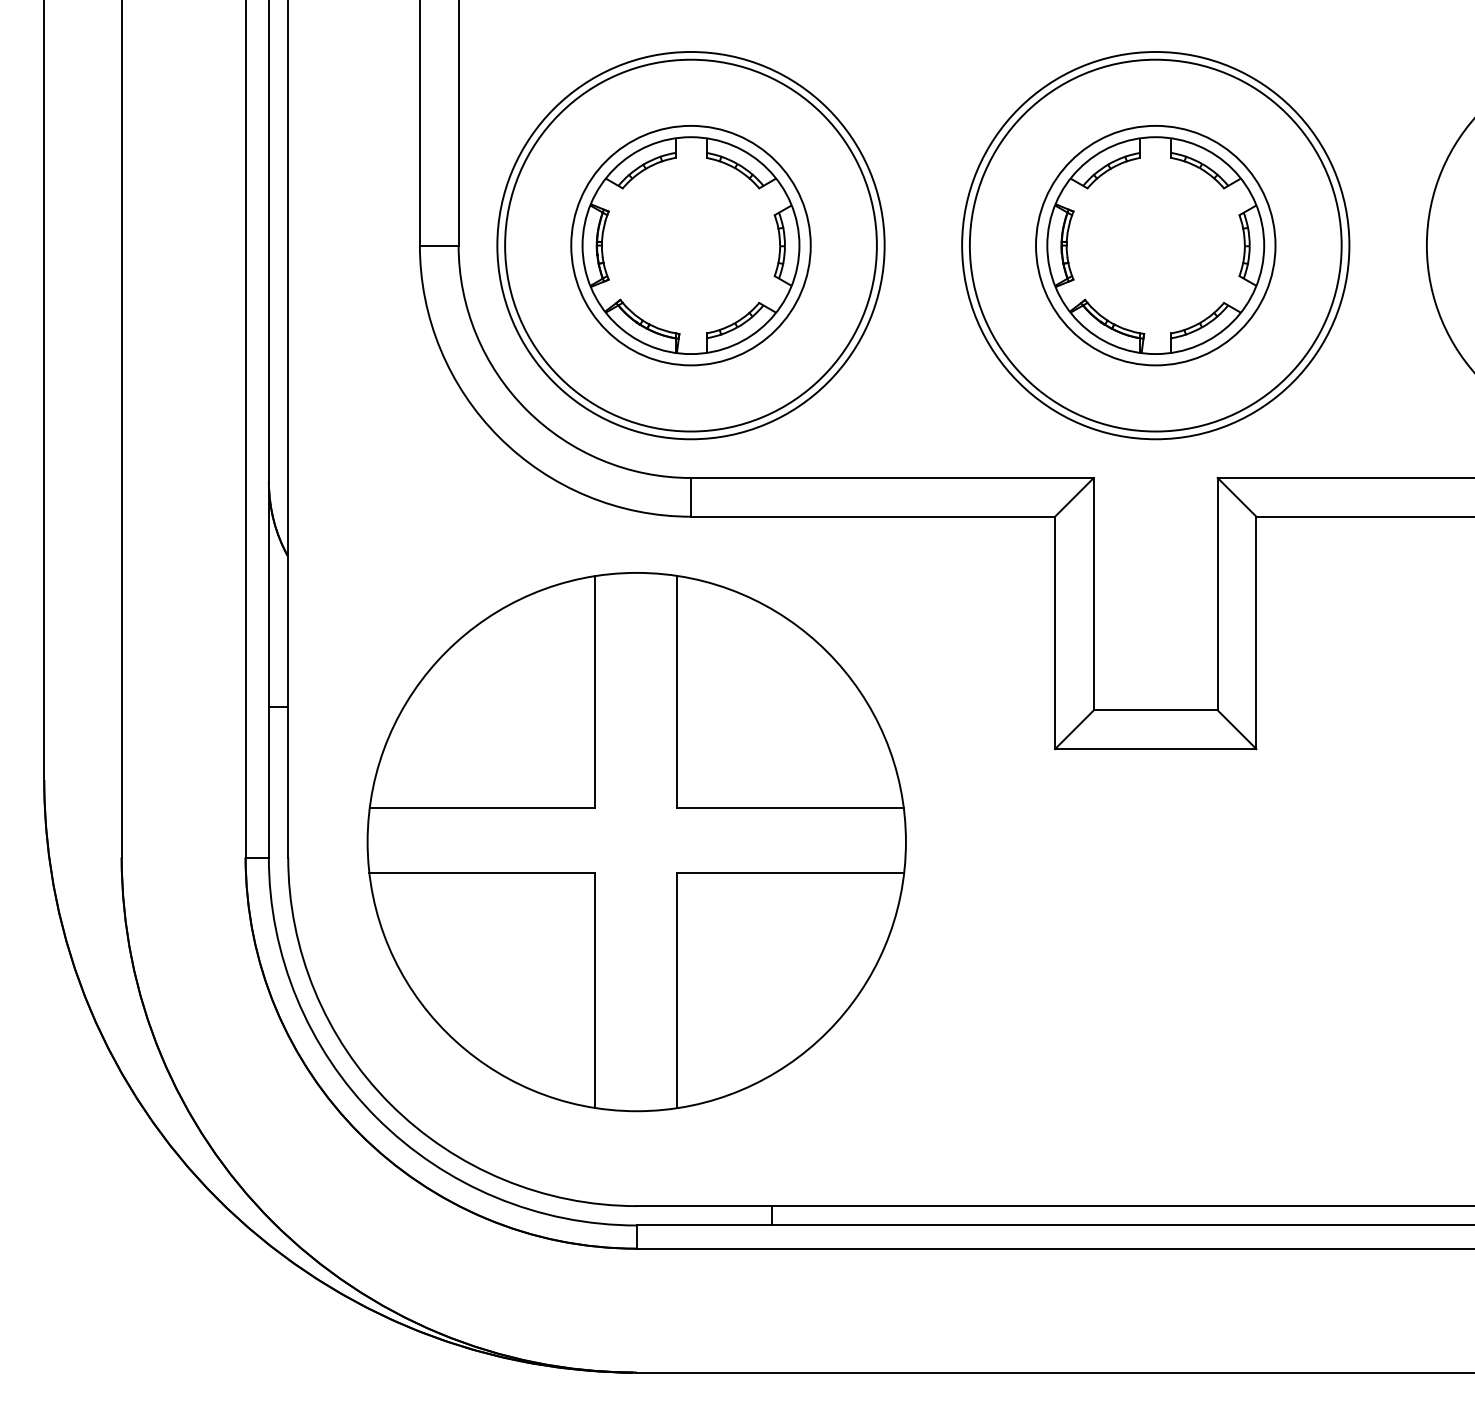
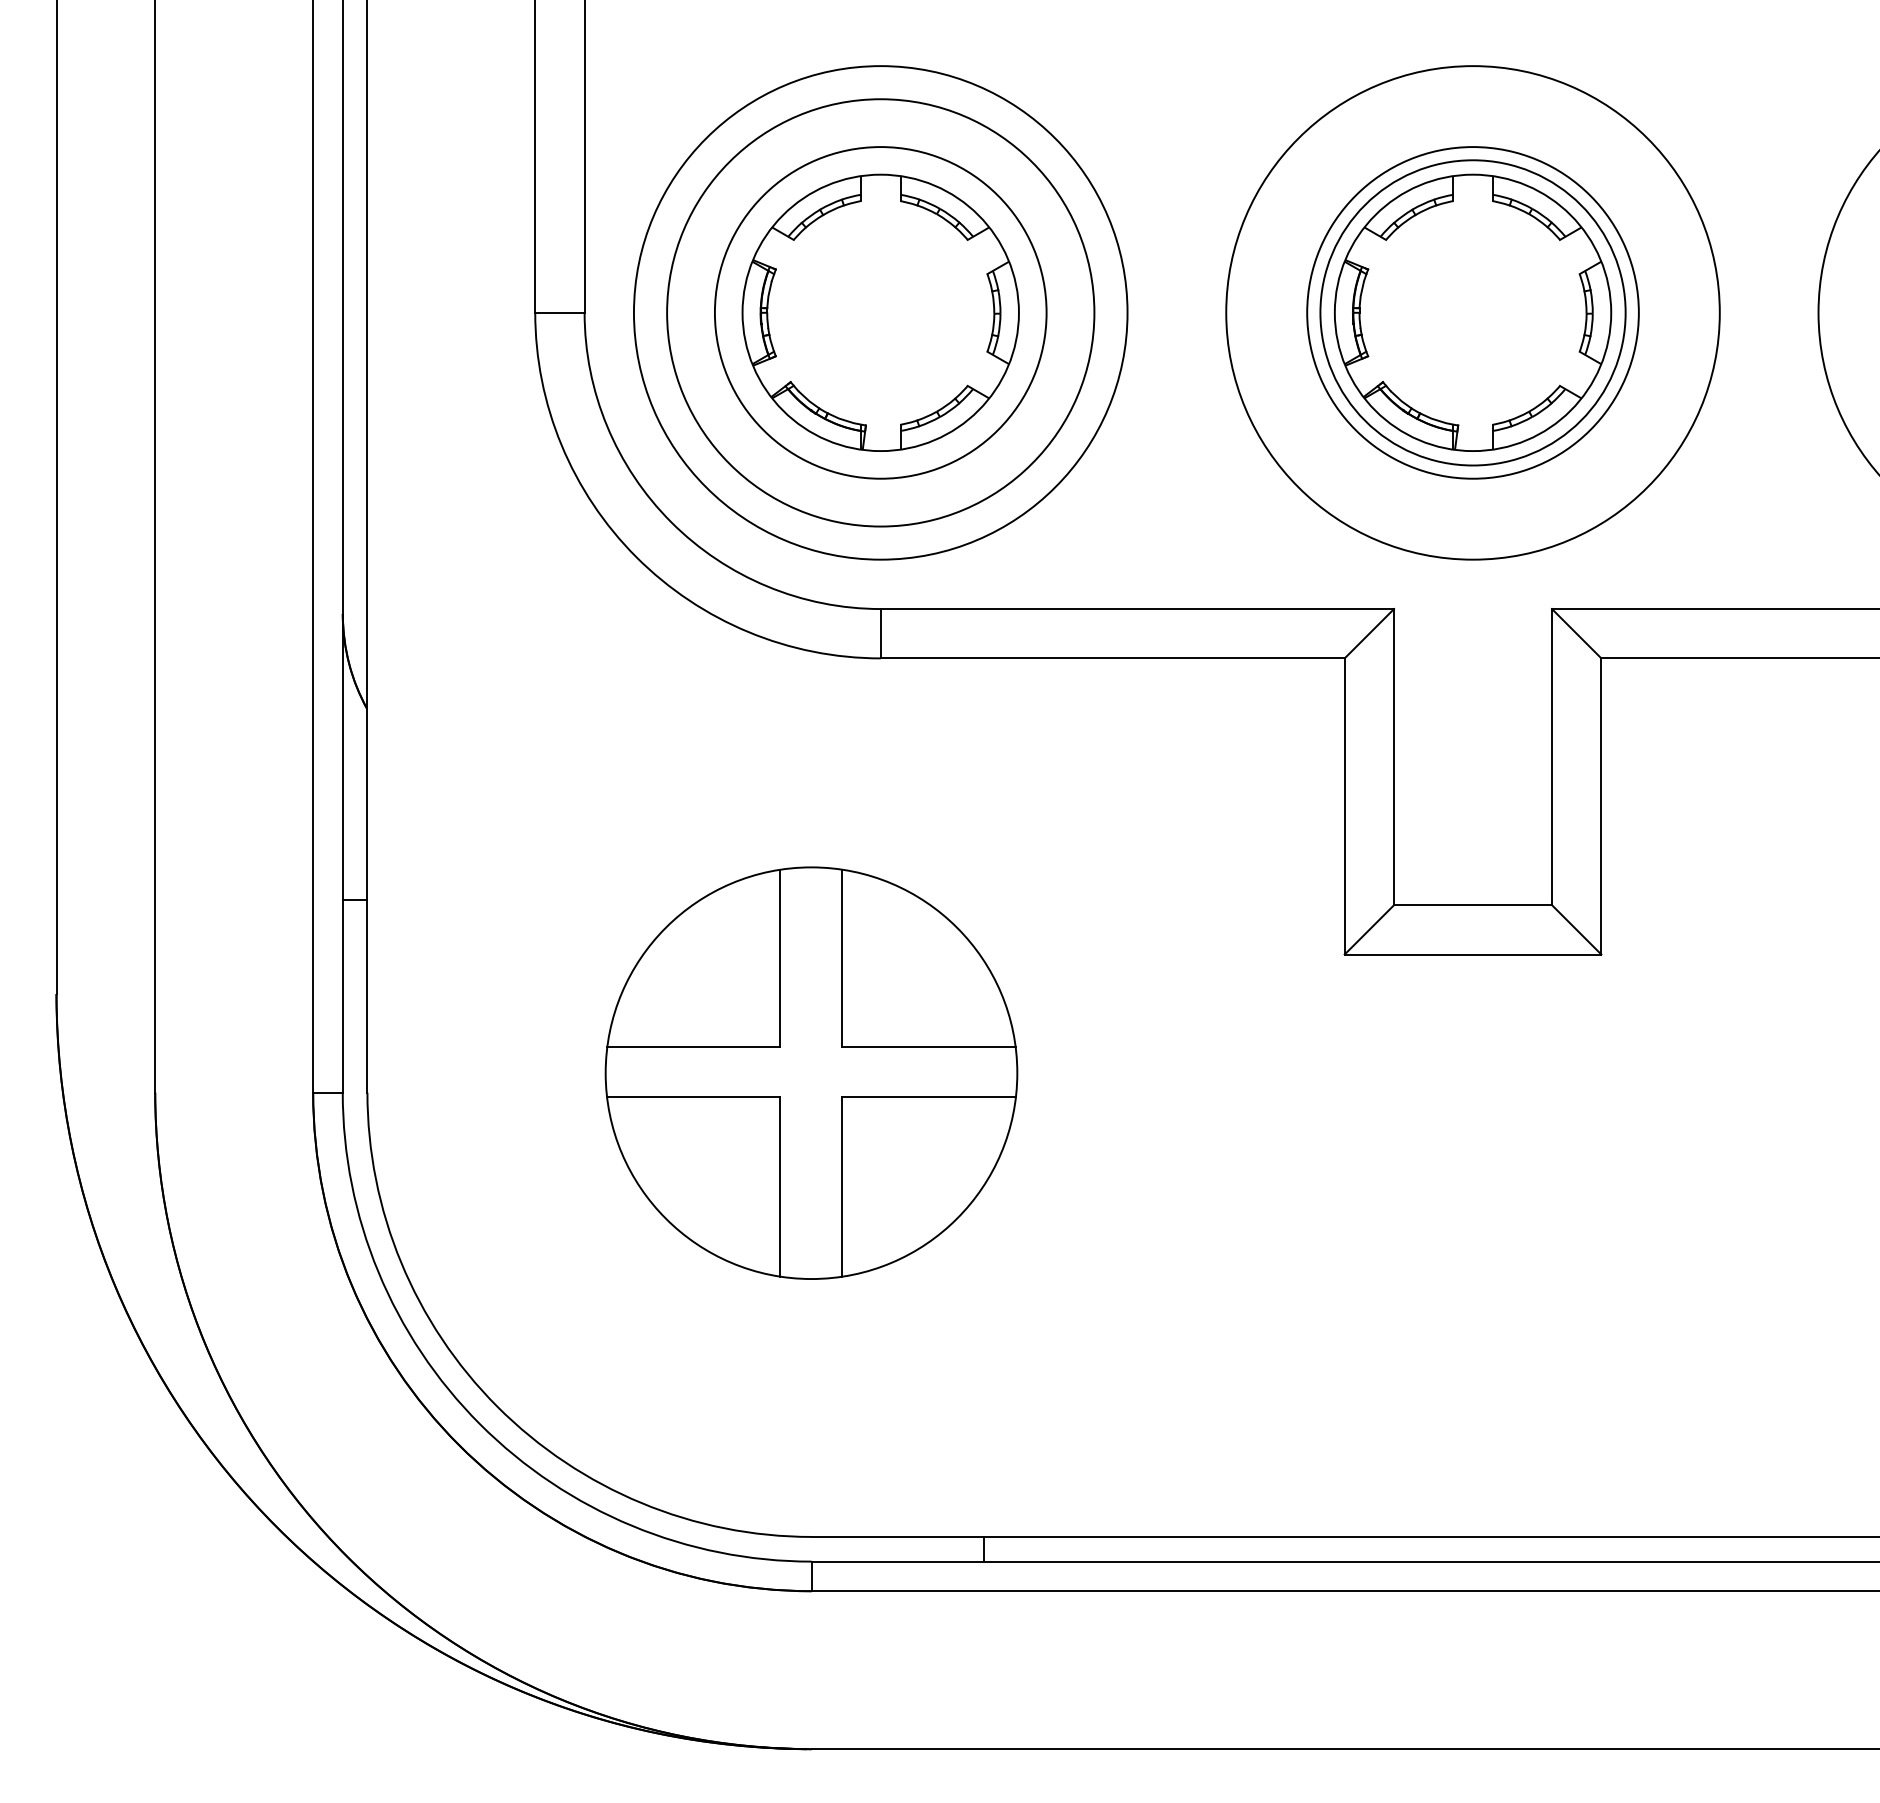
circle: (690, 245) -> (880, 312), size x0.7
circle: (690, 245) -> (880, 312), size x1.4
circle: (1155, 245) -> (1472, 312), size x0.7
part: (636, 842) -> (811, 1073), size x0.6

